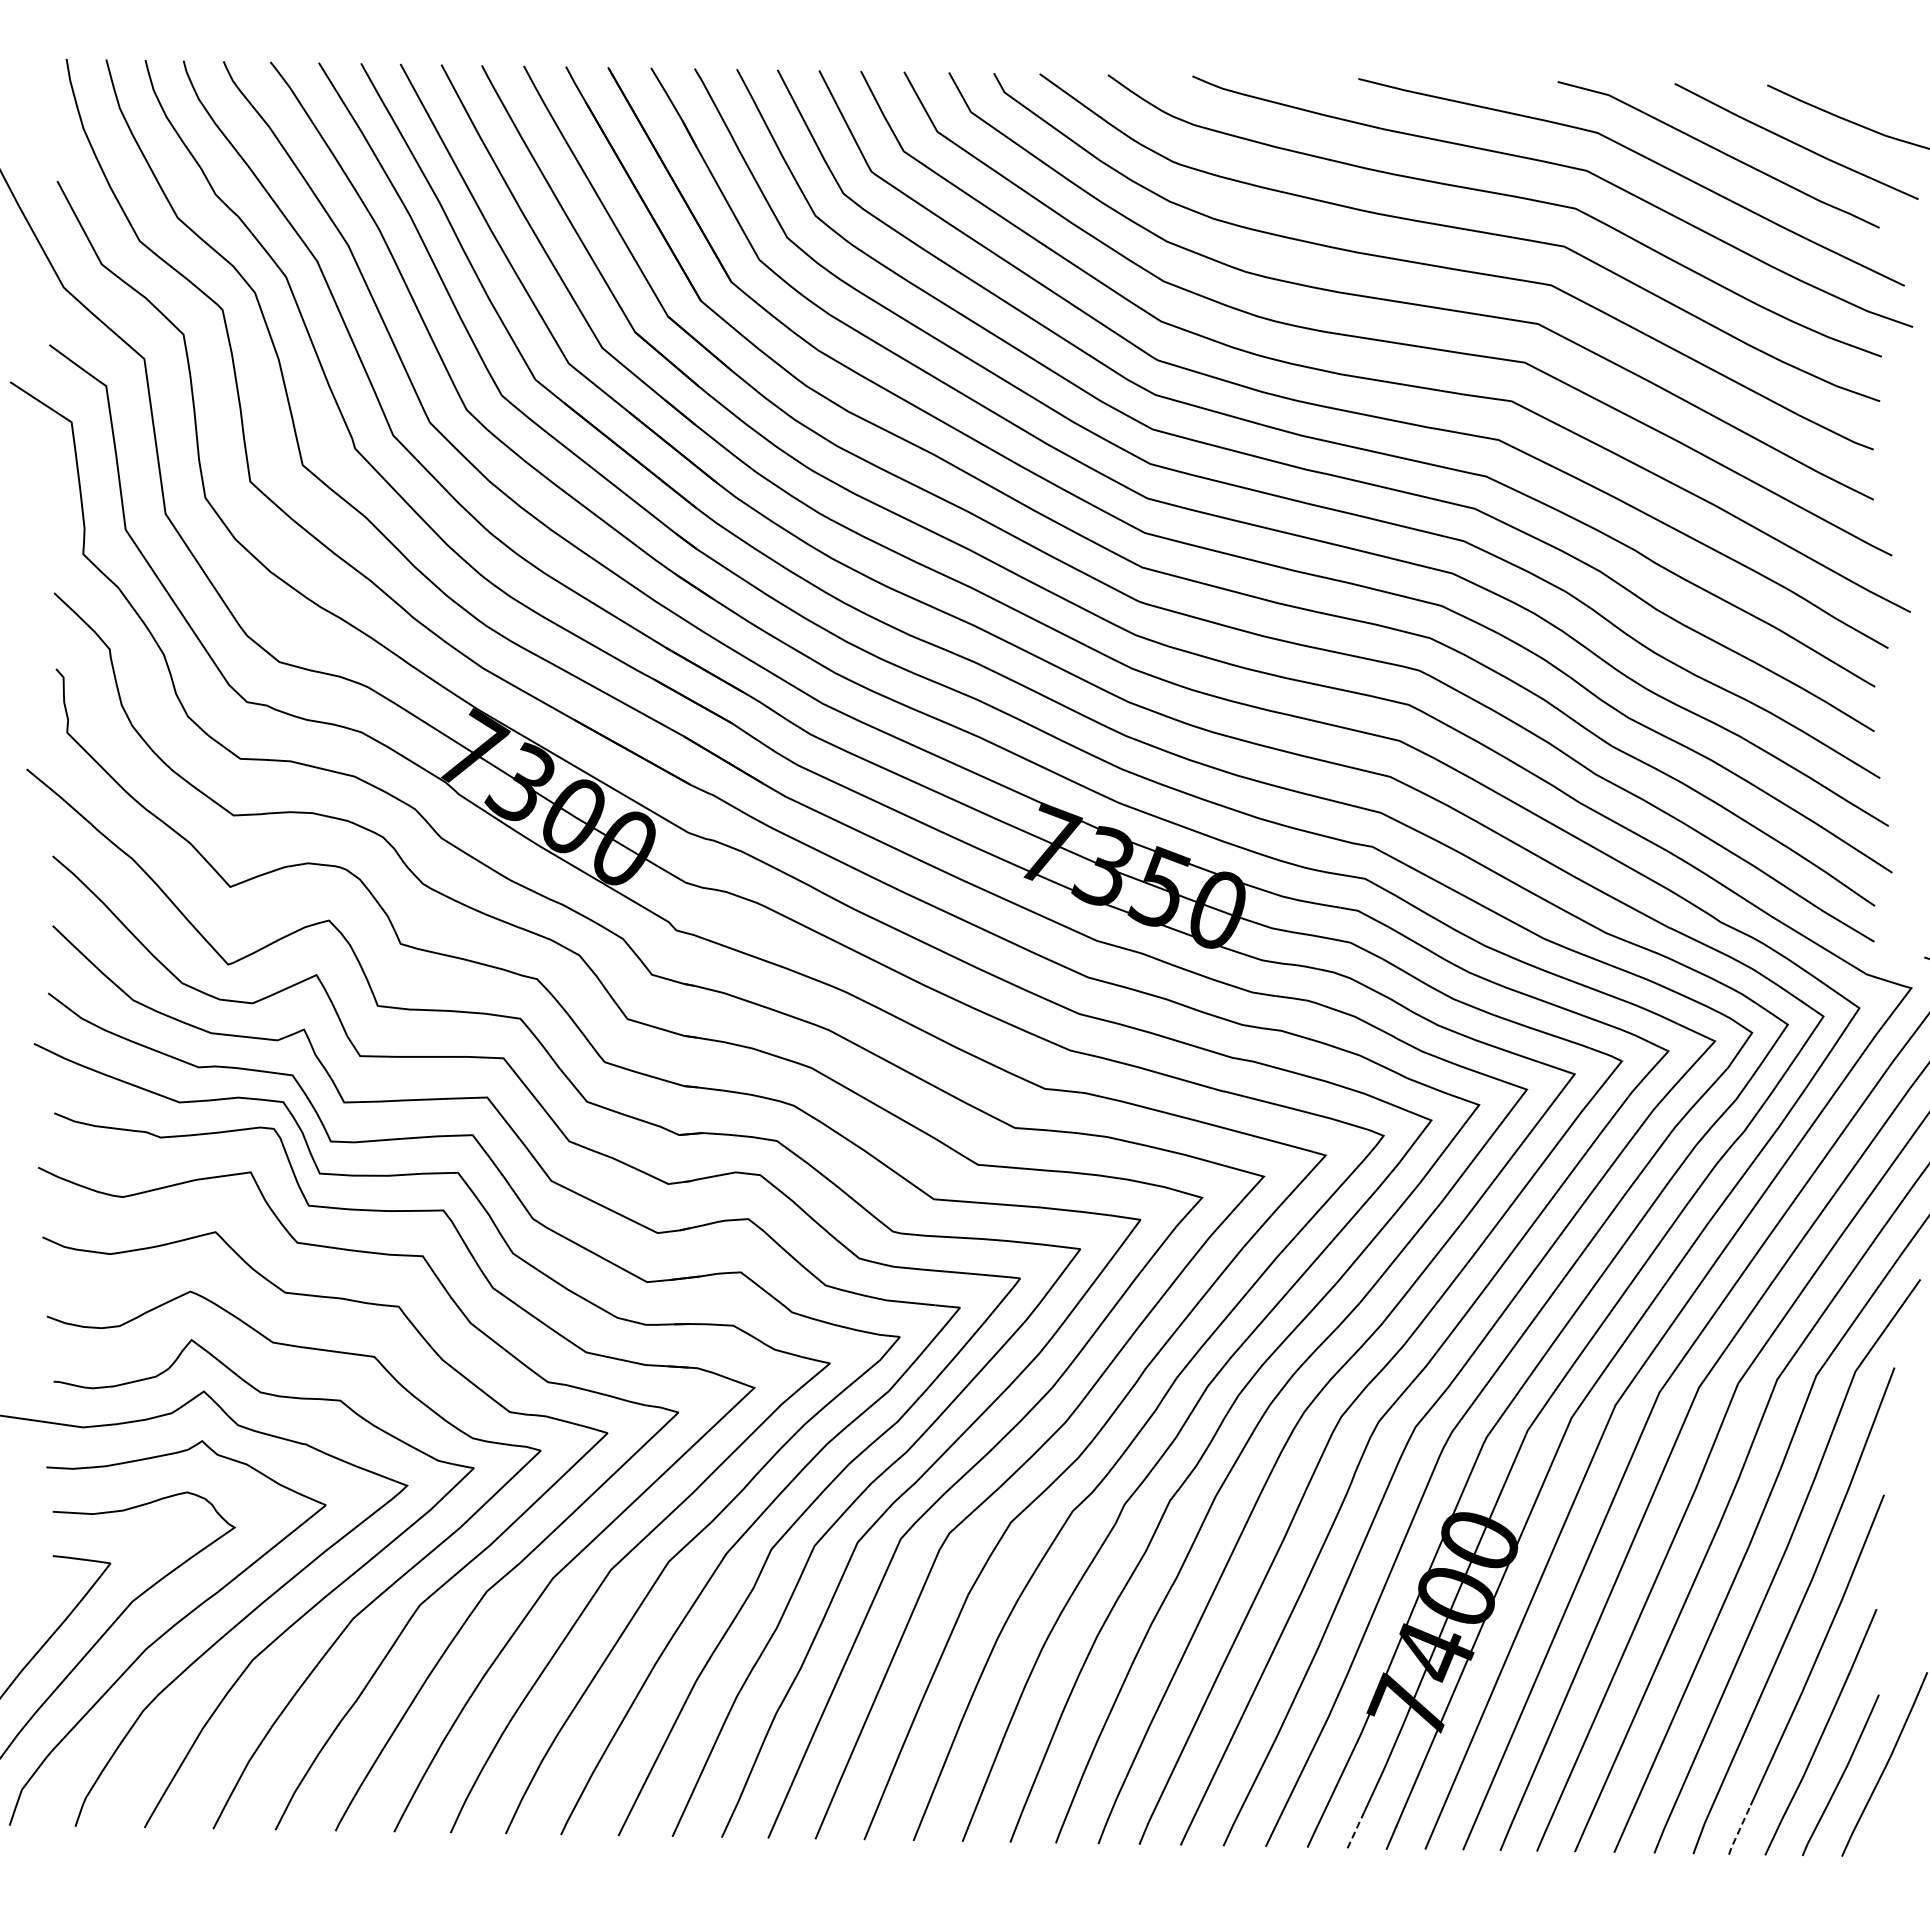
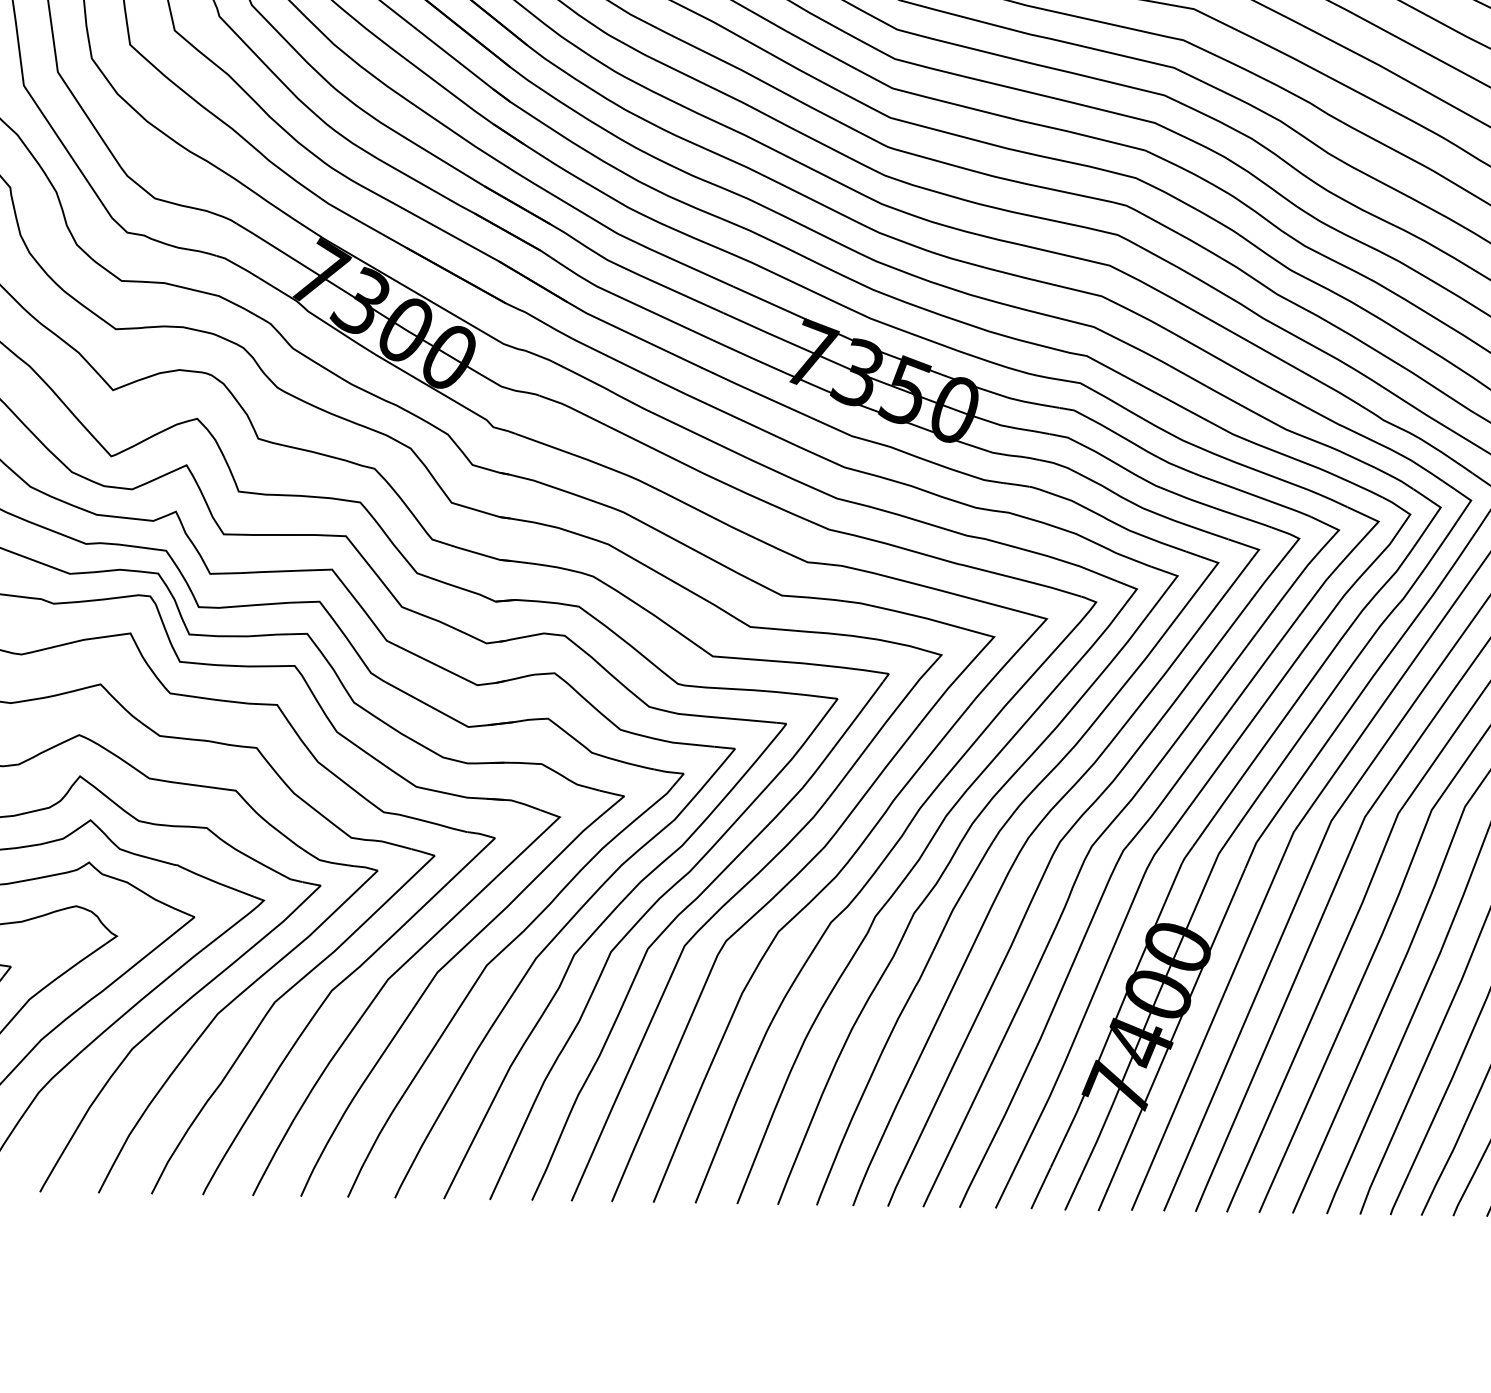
line: (1355, 1830) -> (1072, 1194), dashed -> solid
line: (1739, 1830) -> (1399, 1194), dashed -> solid

